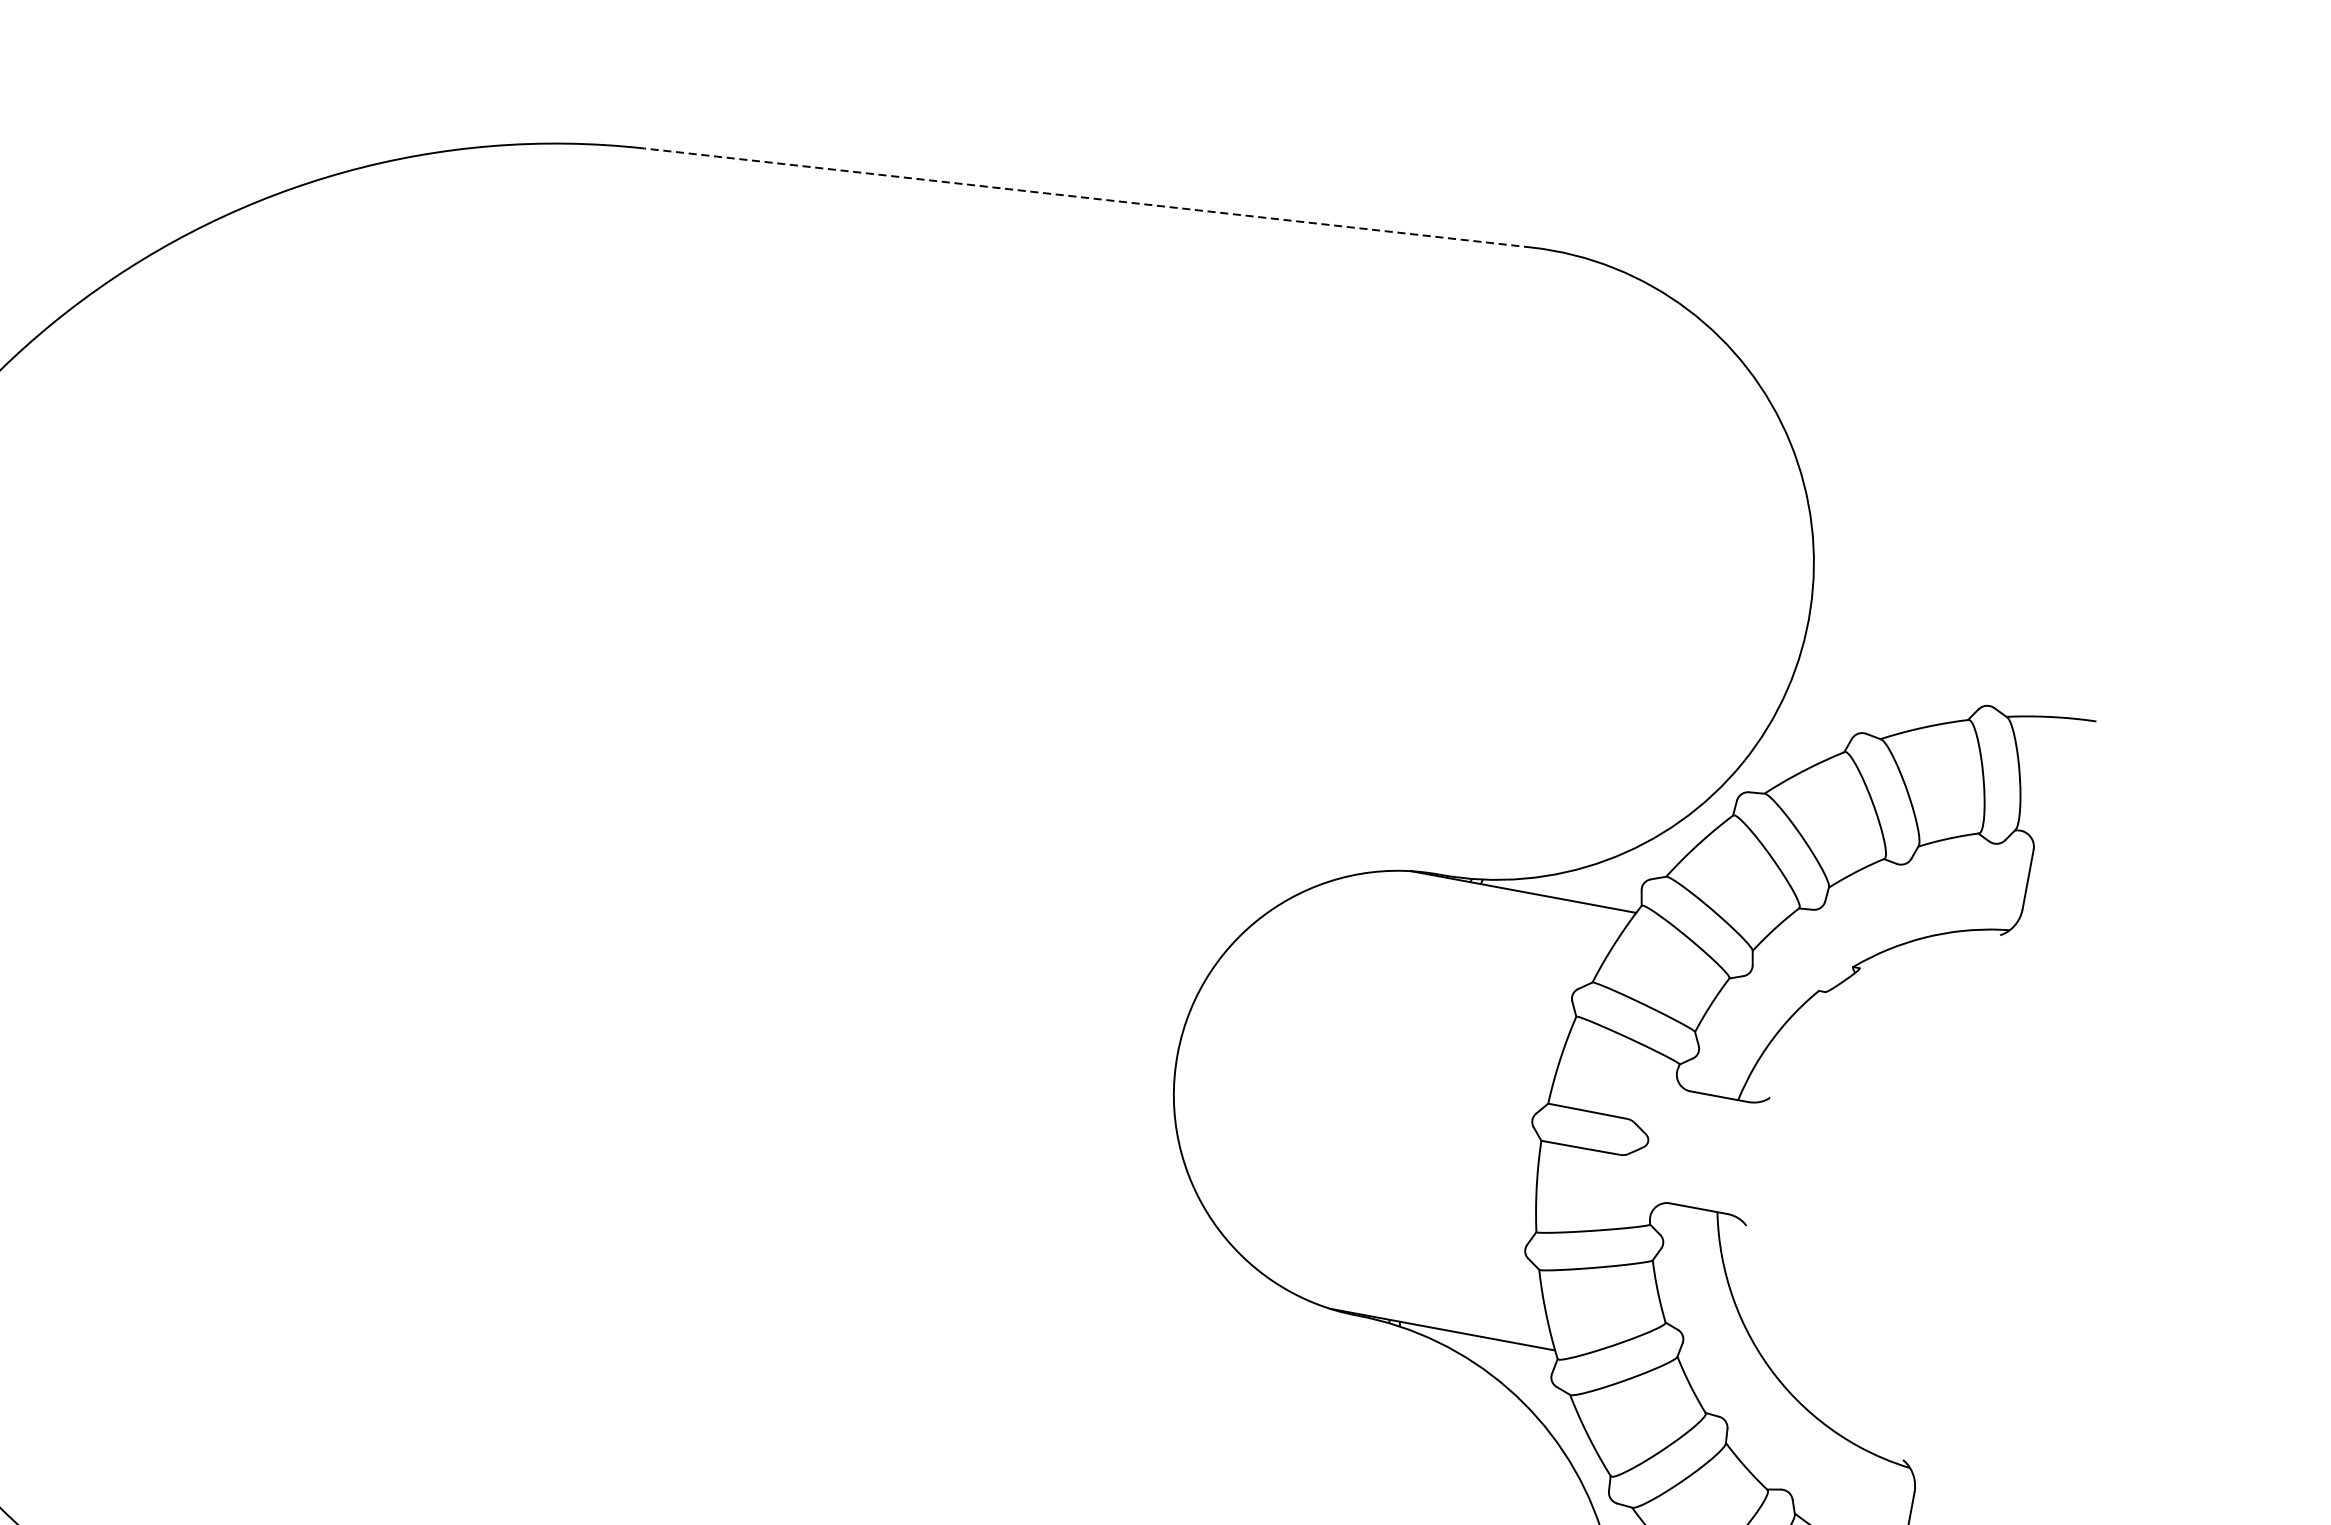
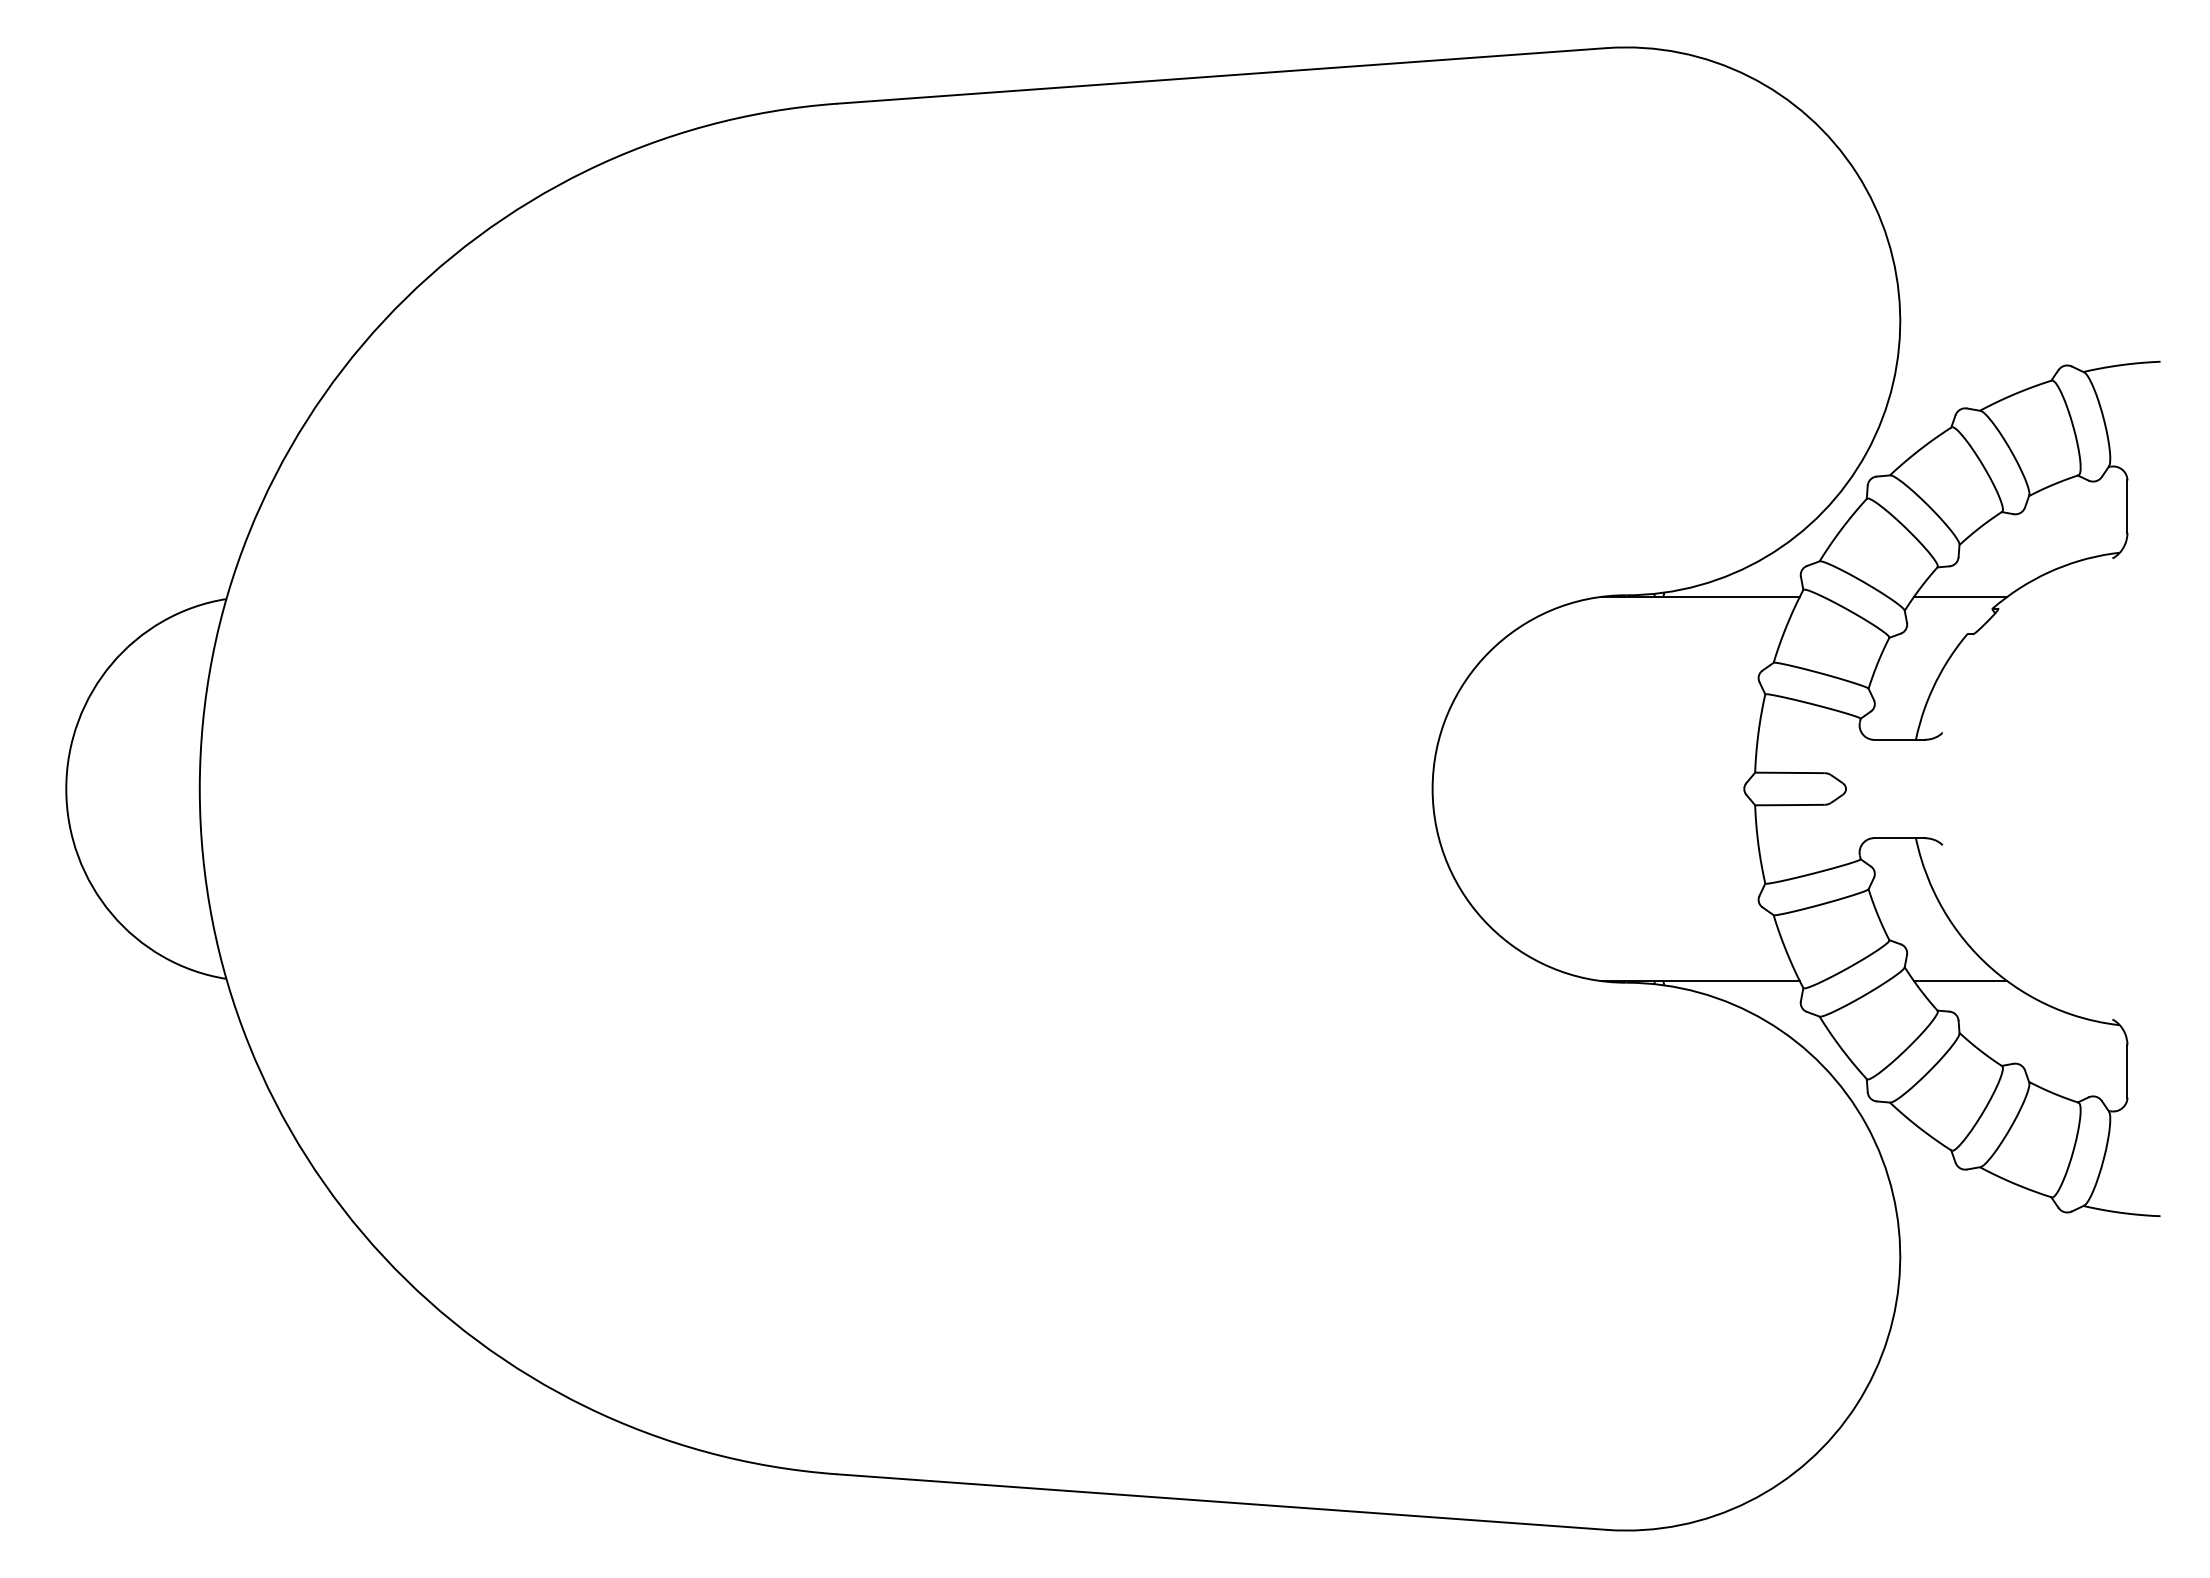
line: (1089, 197) -> (1222, 75), dashed -> solid
line: (1819, 946) -> (1960, 596), added
line: (1737, 1384) -> (1960, 981), added

